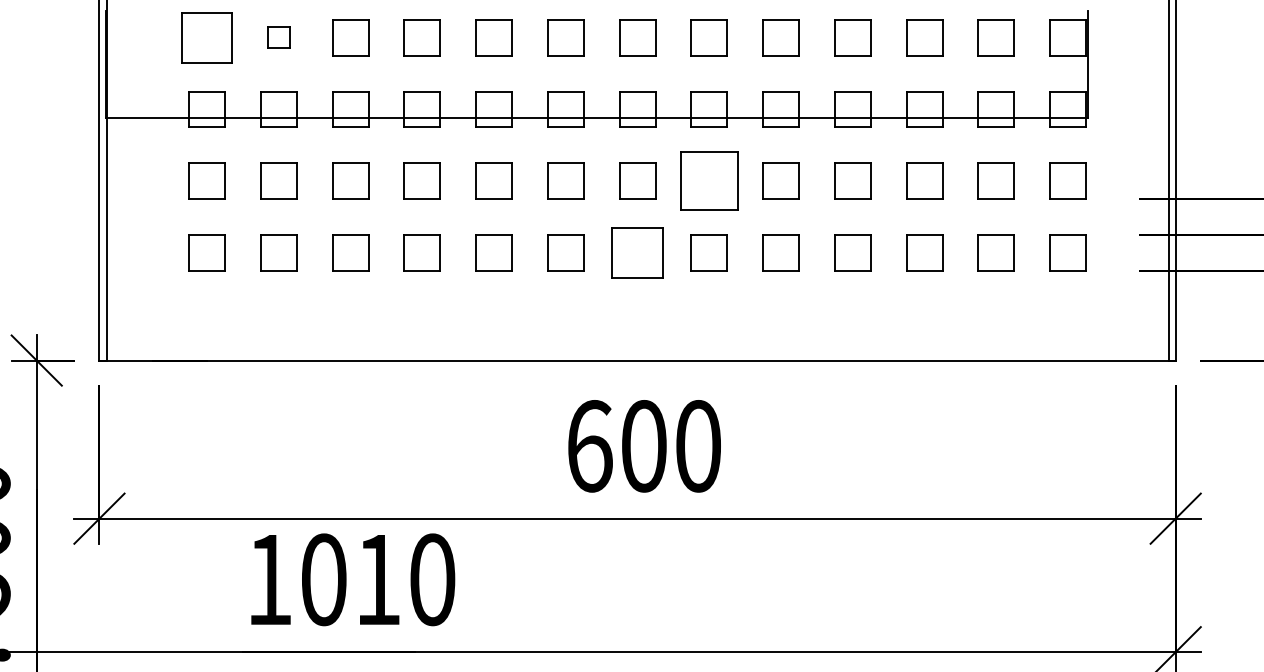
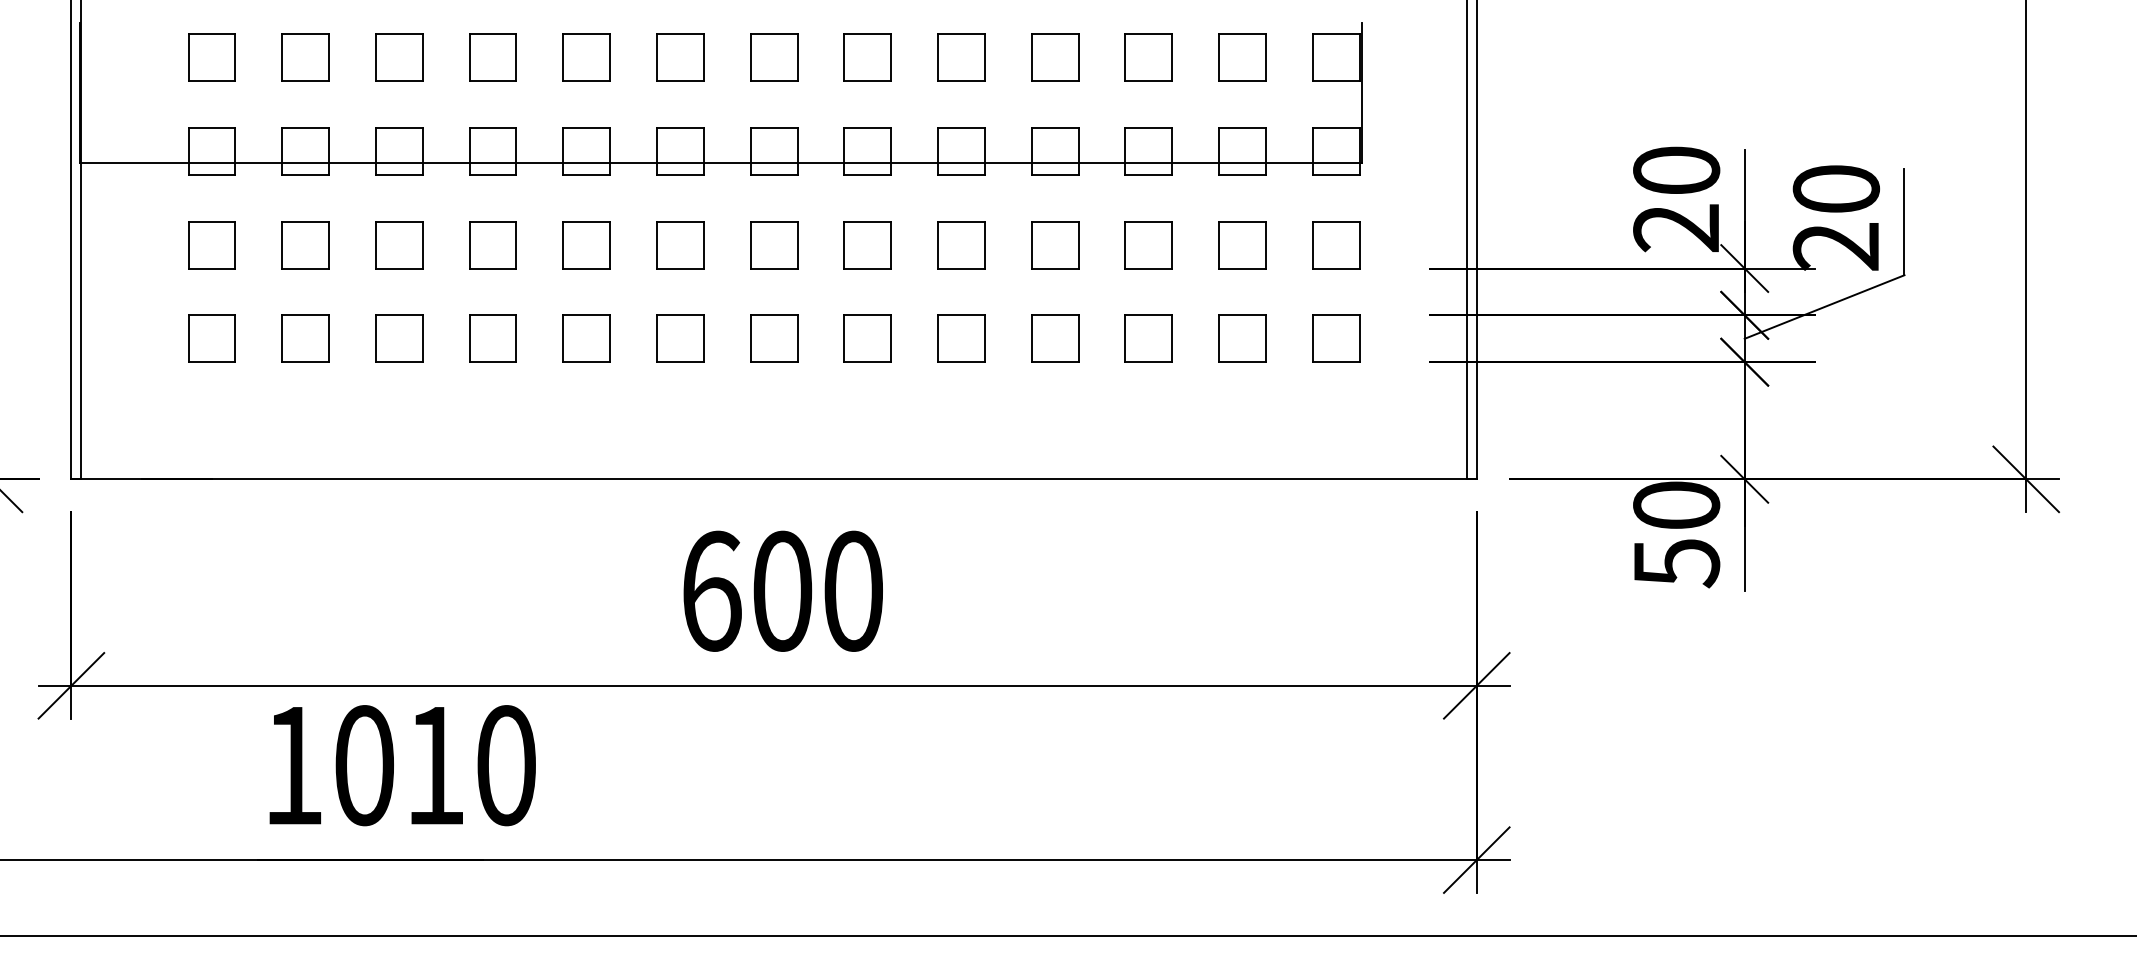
part: (206, 37) -> (211, 57), size x0.71
part: (278, 37) -> (305, 57), size x1.67
part: (709, 181) -> (867, 245), size x0.62
part: (637, 252) -> (774, 338), size x0.71

